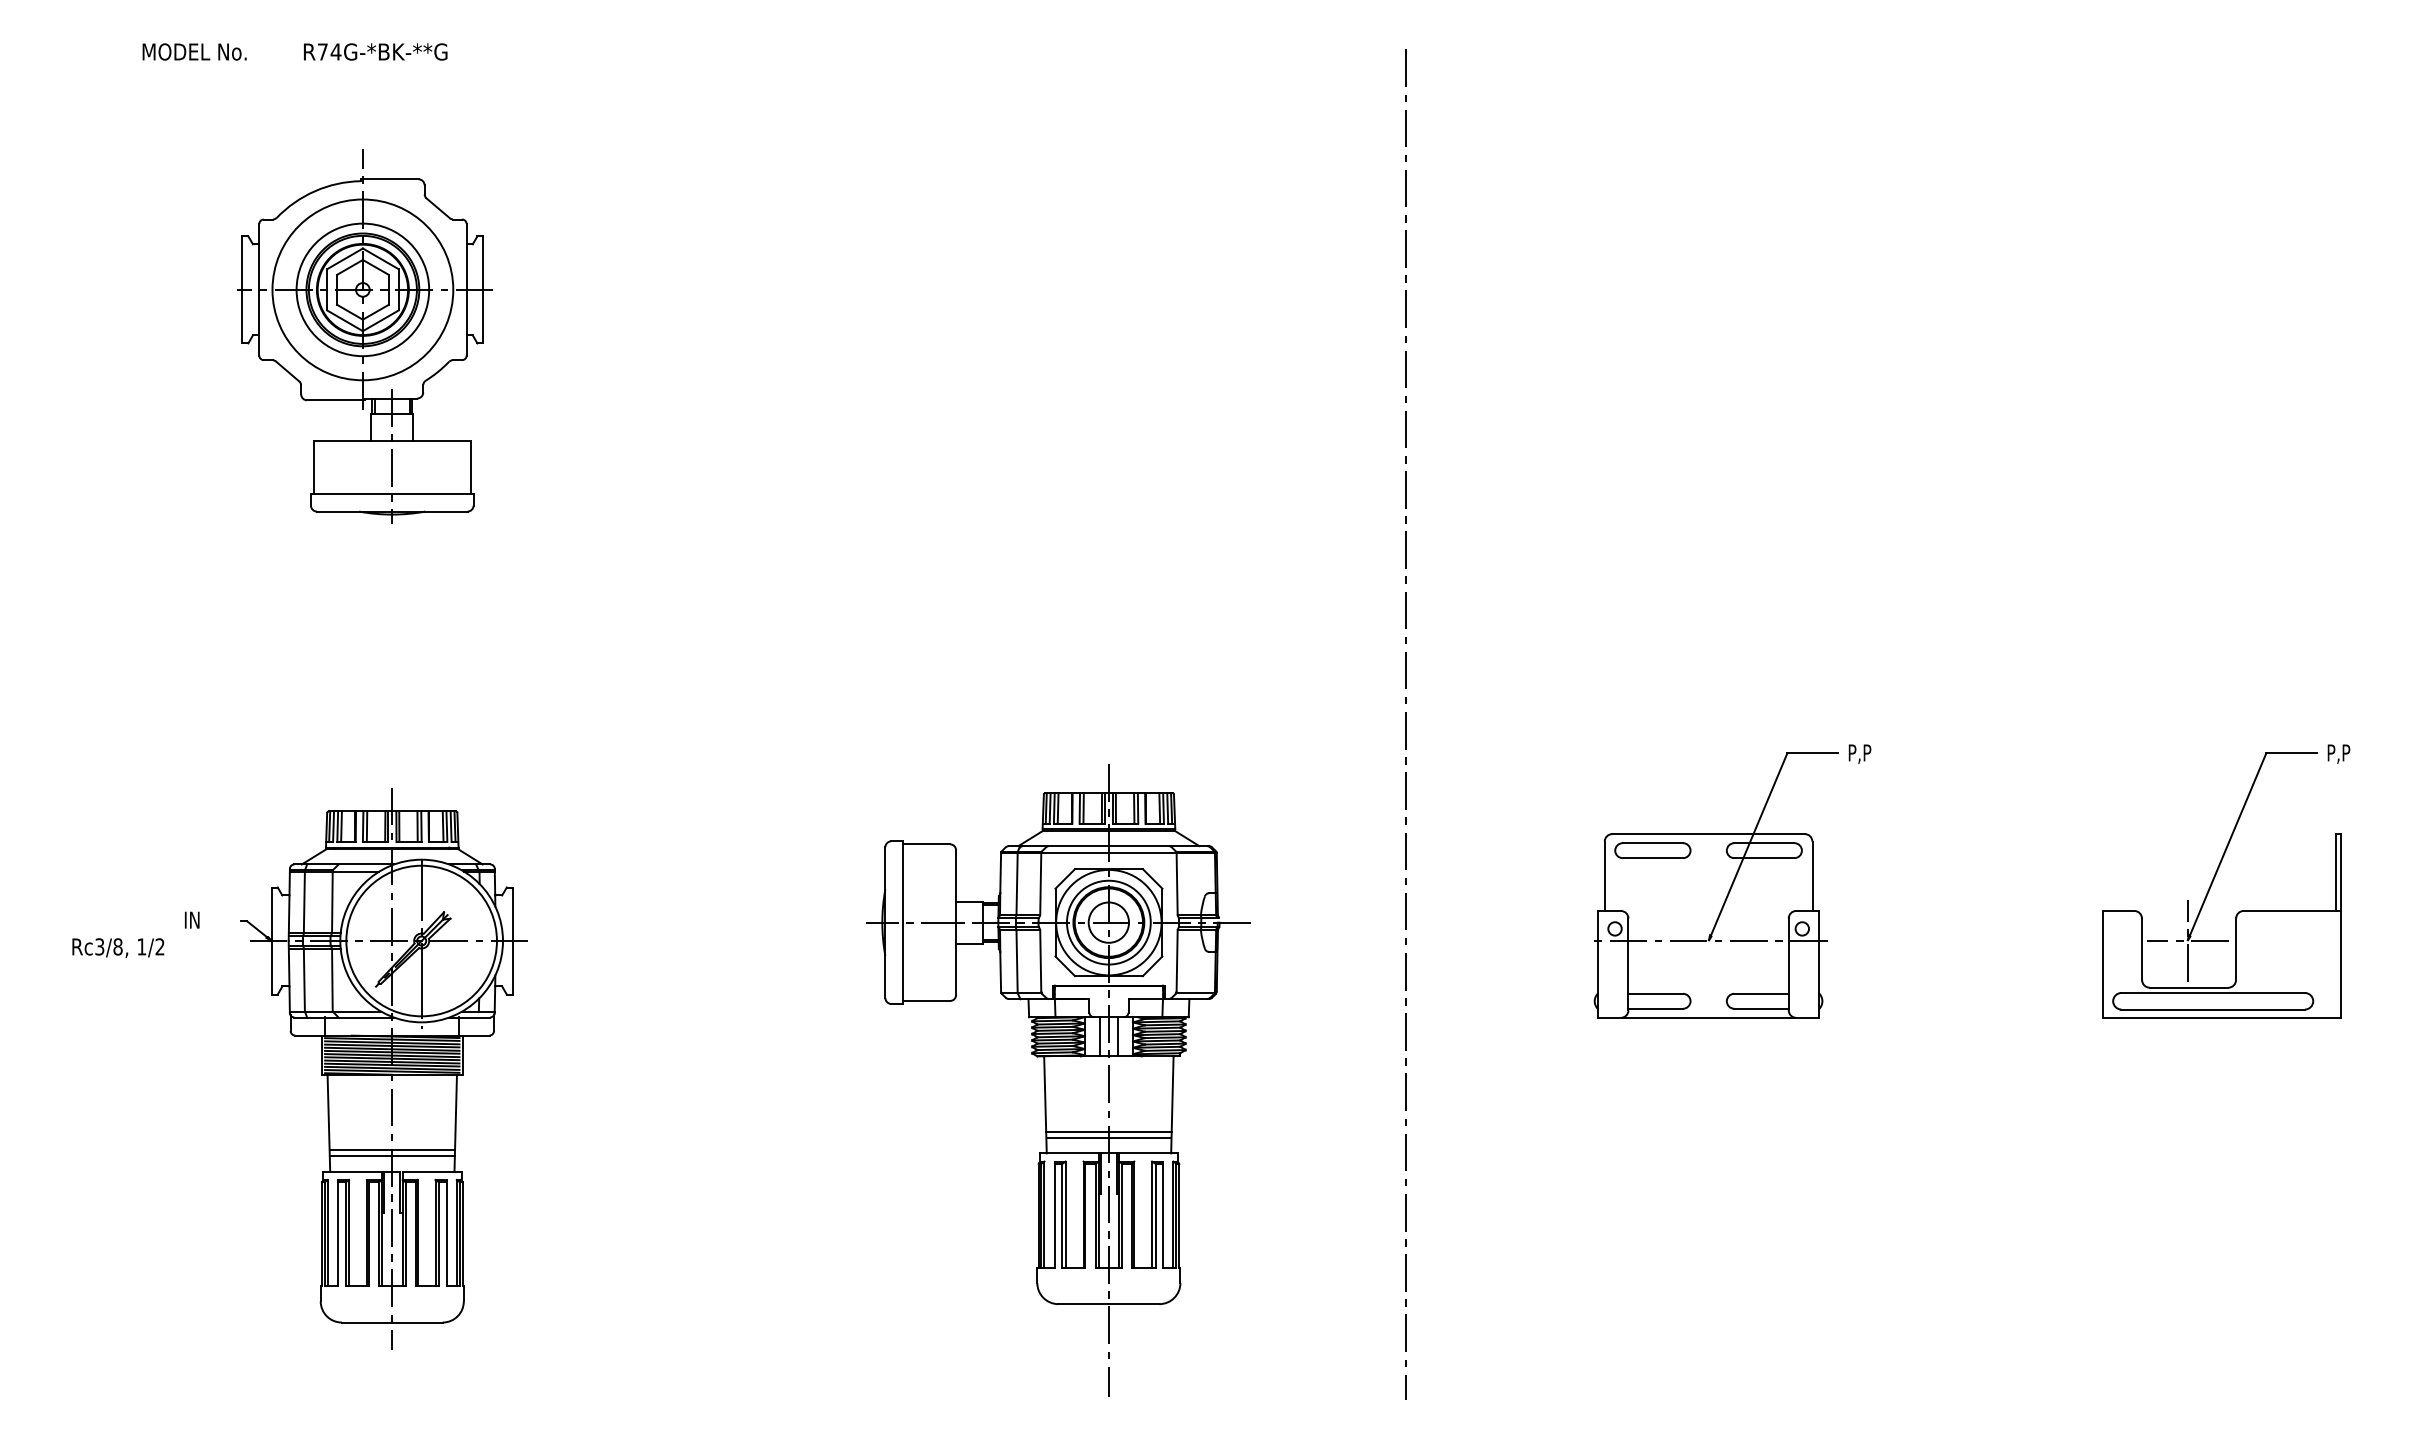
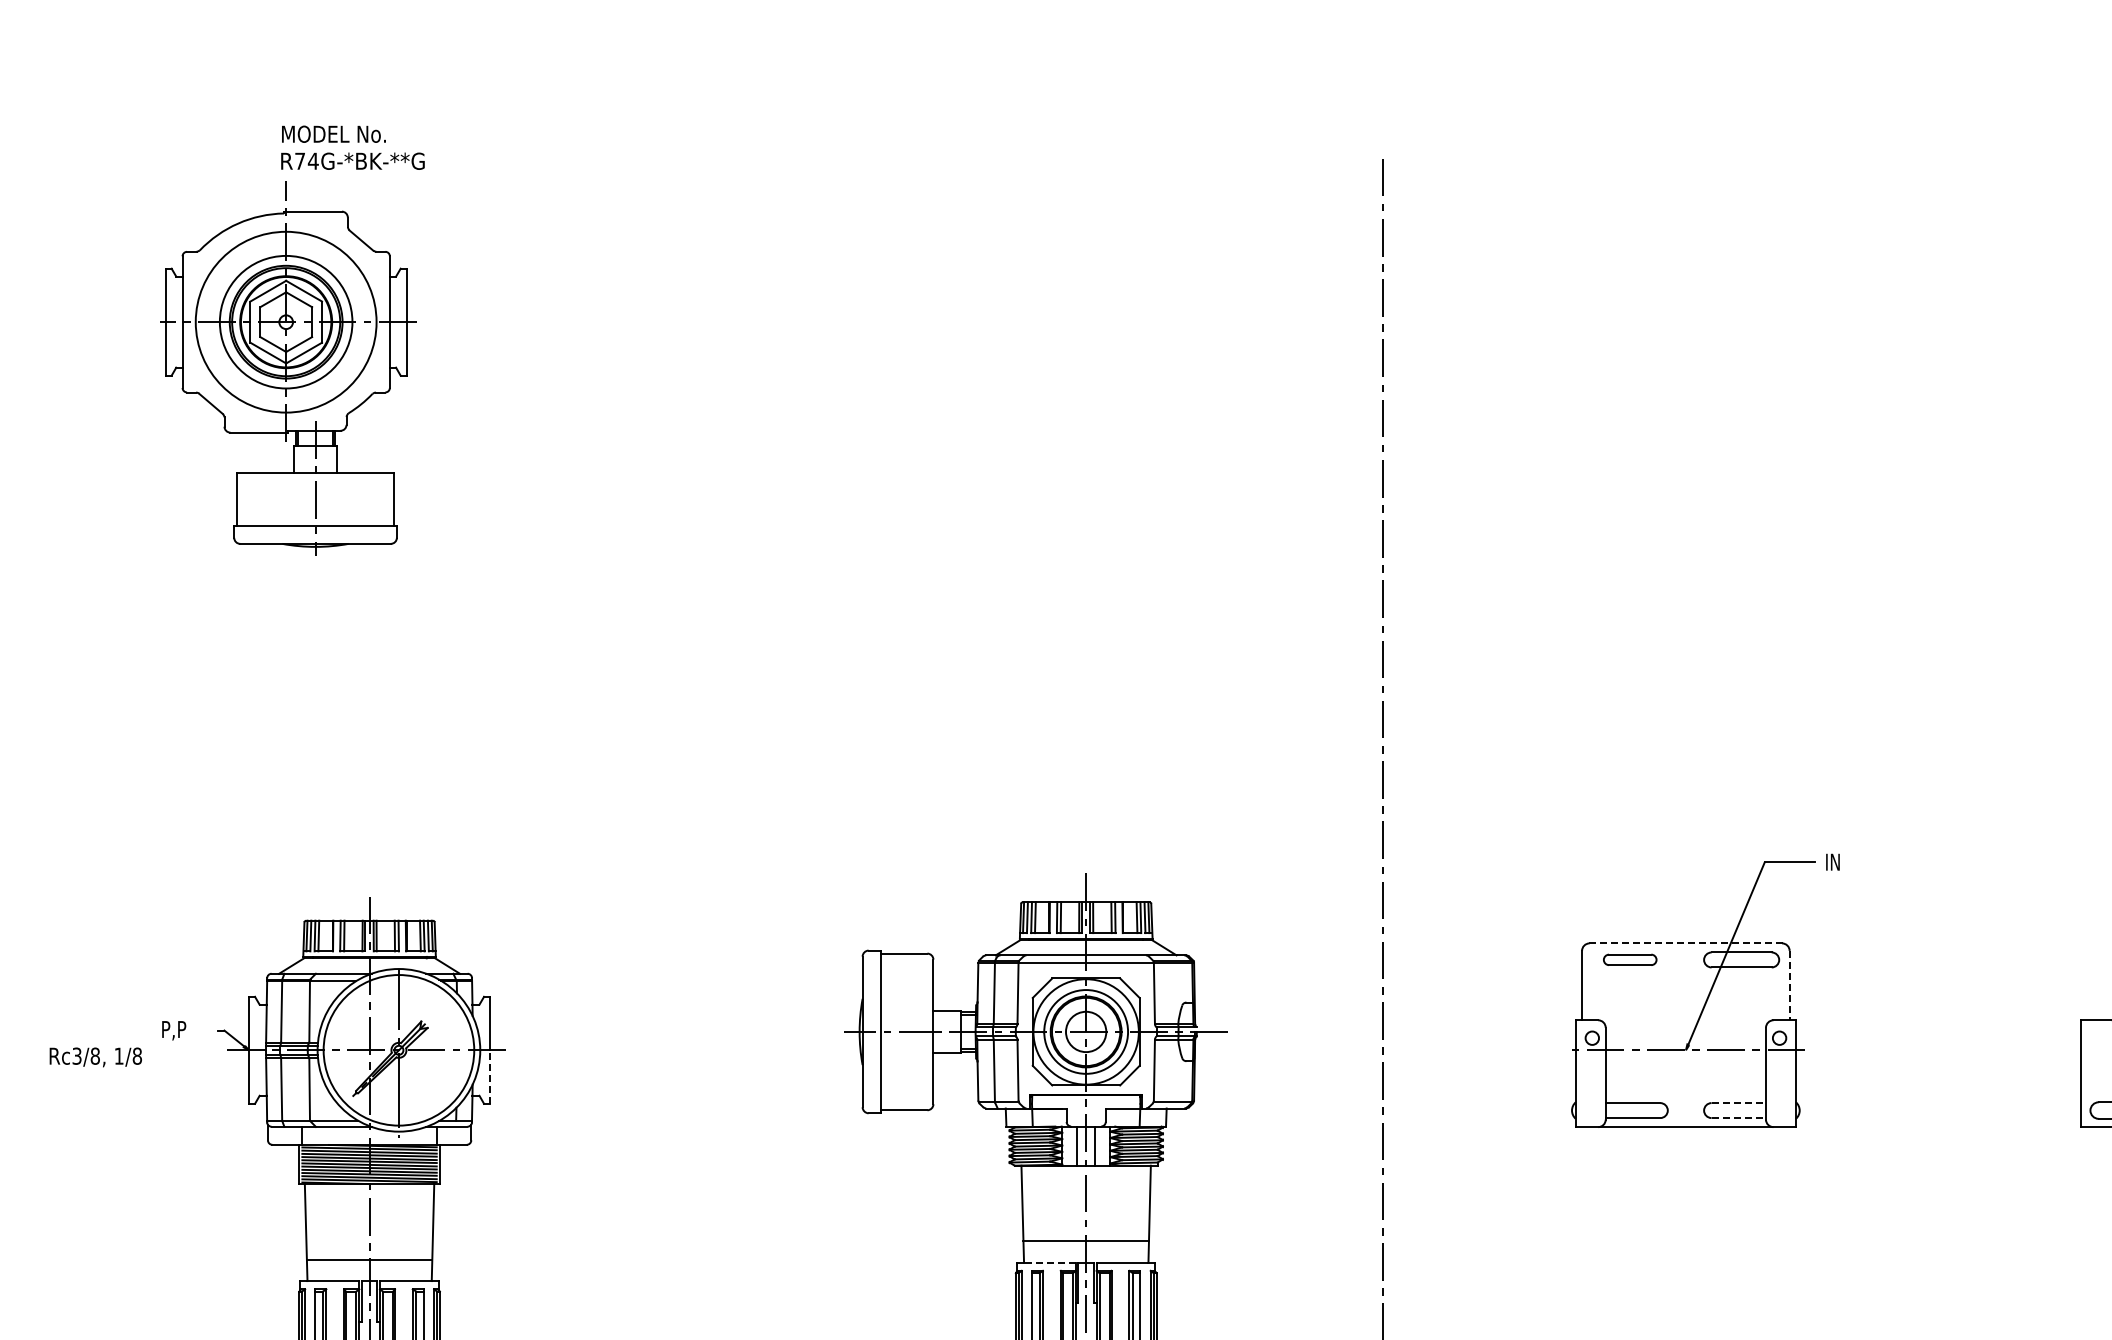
text: (194, 51) -> (333, 133), moved
part: (364, 336) -> (287, 368), moved
text: (1860, 753) -> (1837, 862), P,P -> IN
line: (1708, 834) -> (1685, 943), solid -> dashed
part: (1652, 850) -> (1629, 959), size x0.7
line: (1812, 876) -> (1789, 985), solid -> dashed
text: (197, 921) -> (174, 1030), IN -> P,P
text: (159, 946) -> (136, 1055), 1/2 -> 1/8
line: (512, 967) -> (489, 1076), solid -> dashed
line: (1762, 993) -> (1739, 1102), solid -> dashed
line: (1762, 1008) -> (1739, 1117), solid -> dashed
line: (1109, 1138) -> (1086, 1247), removed
line: (1072, 1153) -> (1049, 1262), solid -> dashed
line: (392, 1156) -> (369, 1265), removed

